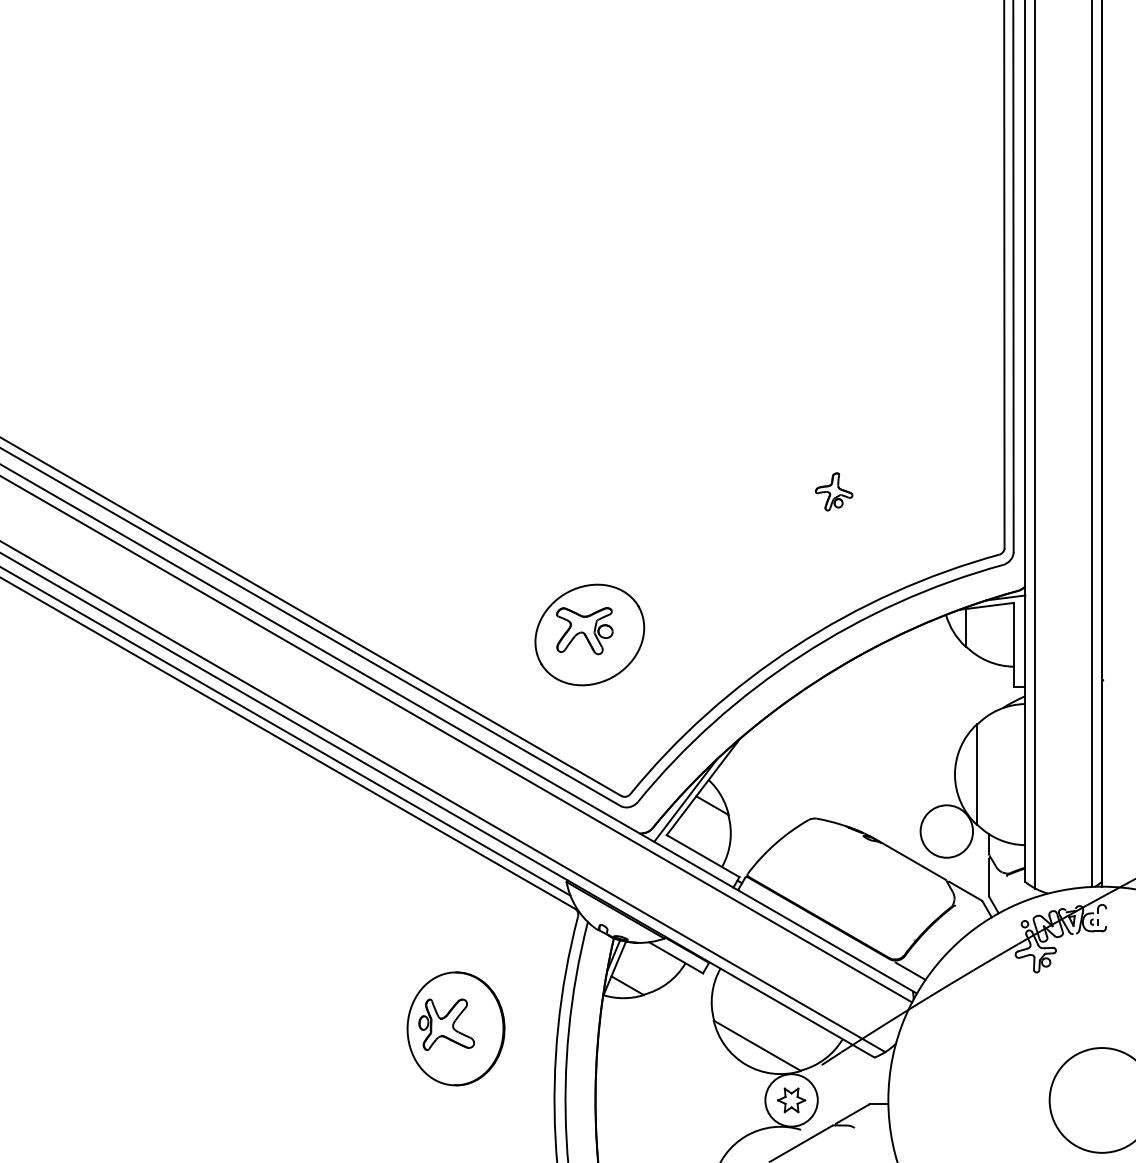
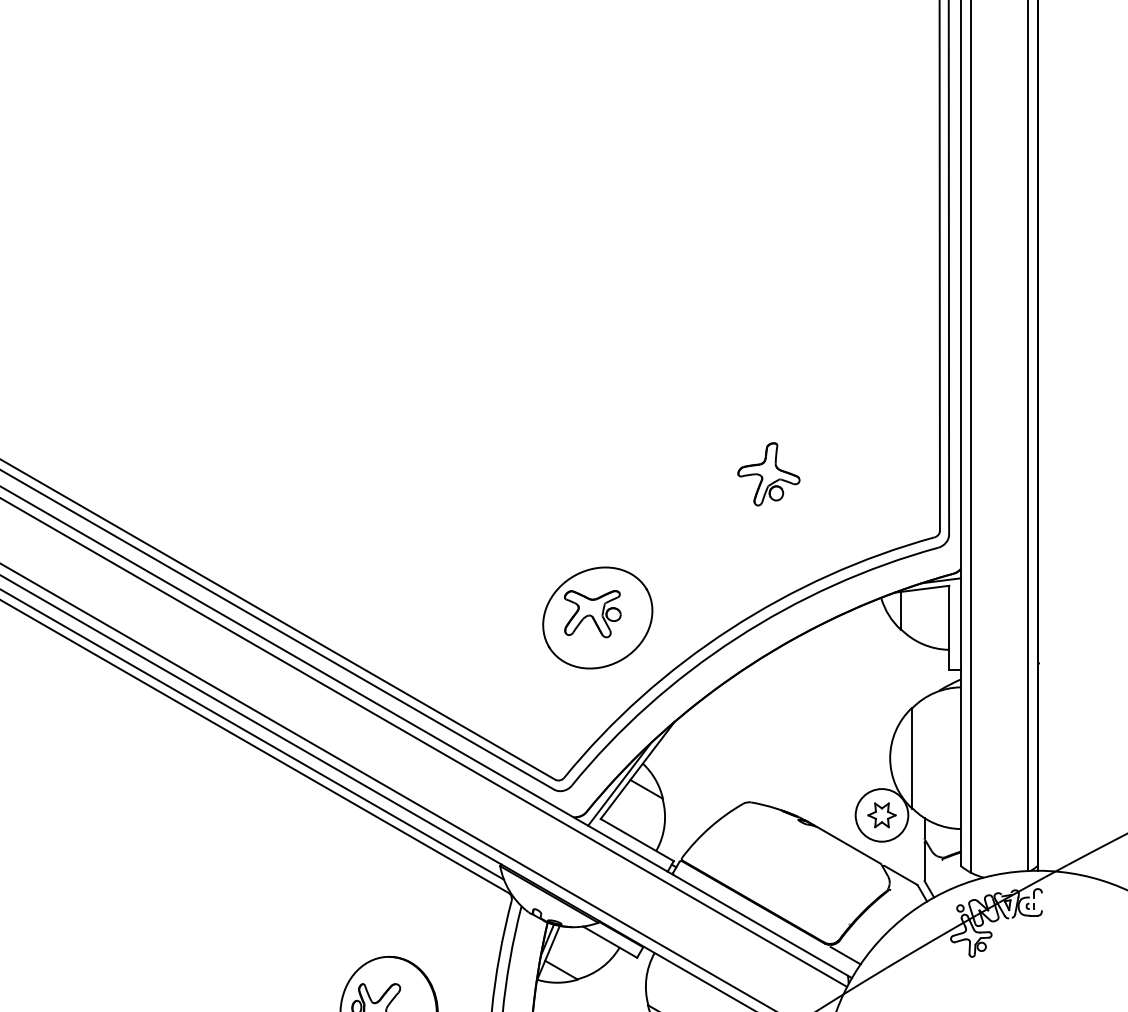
part: (833, 491) -> (768, 473), size x1.67
part: (589, 634) -> (597, 617), moved
part: (946, 831) -> (881, 815), added

